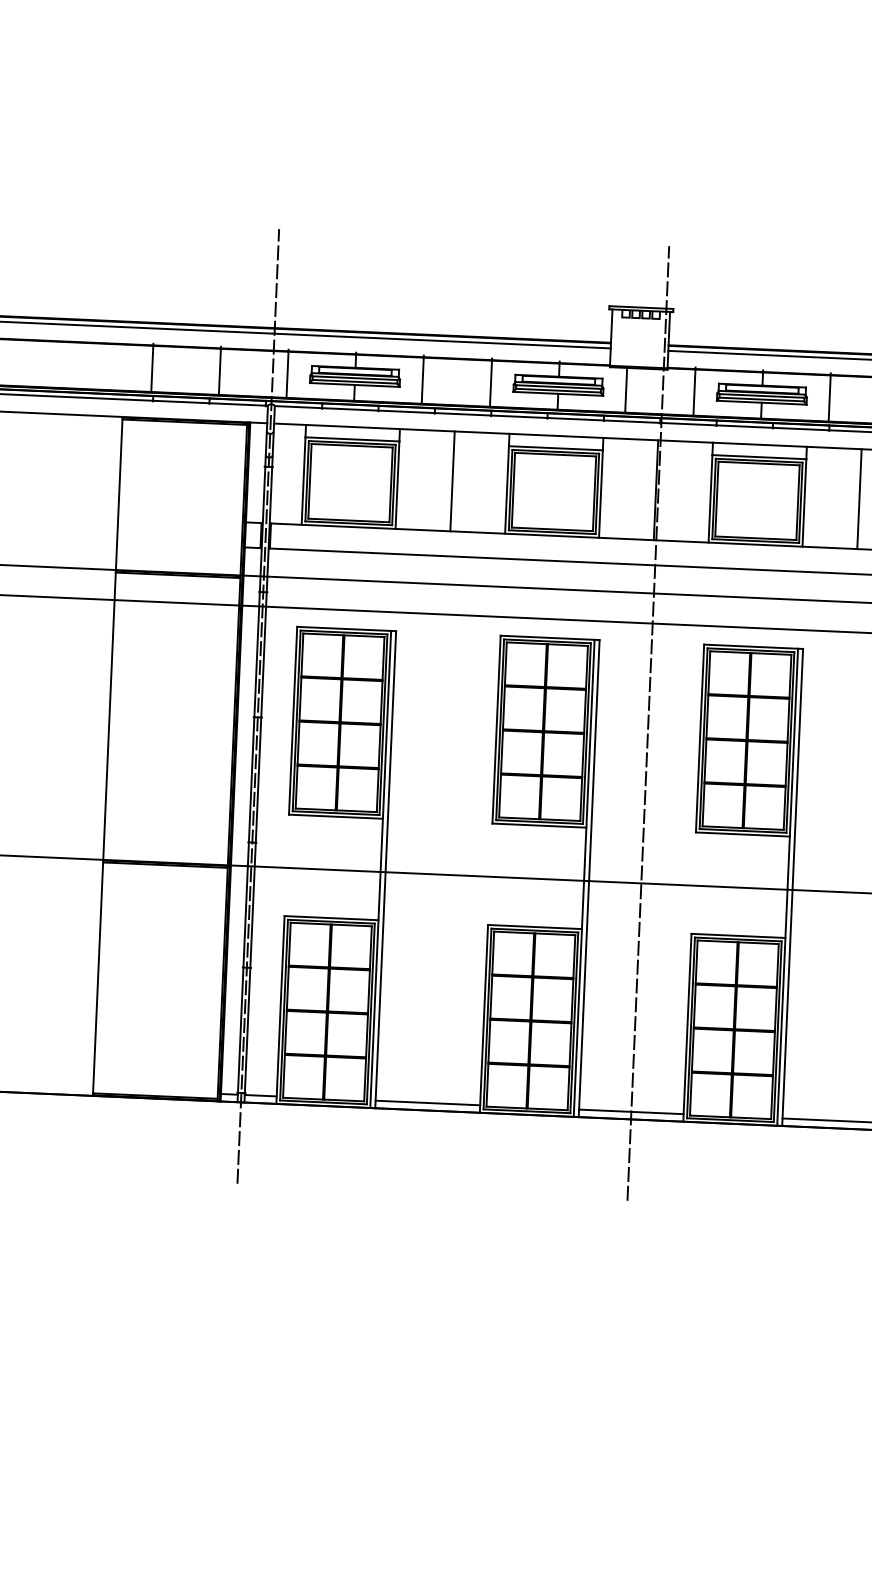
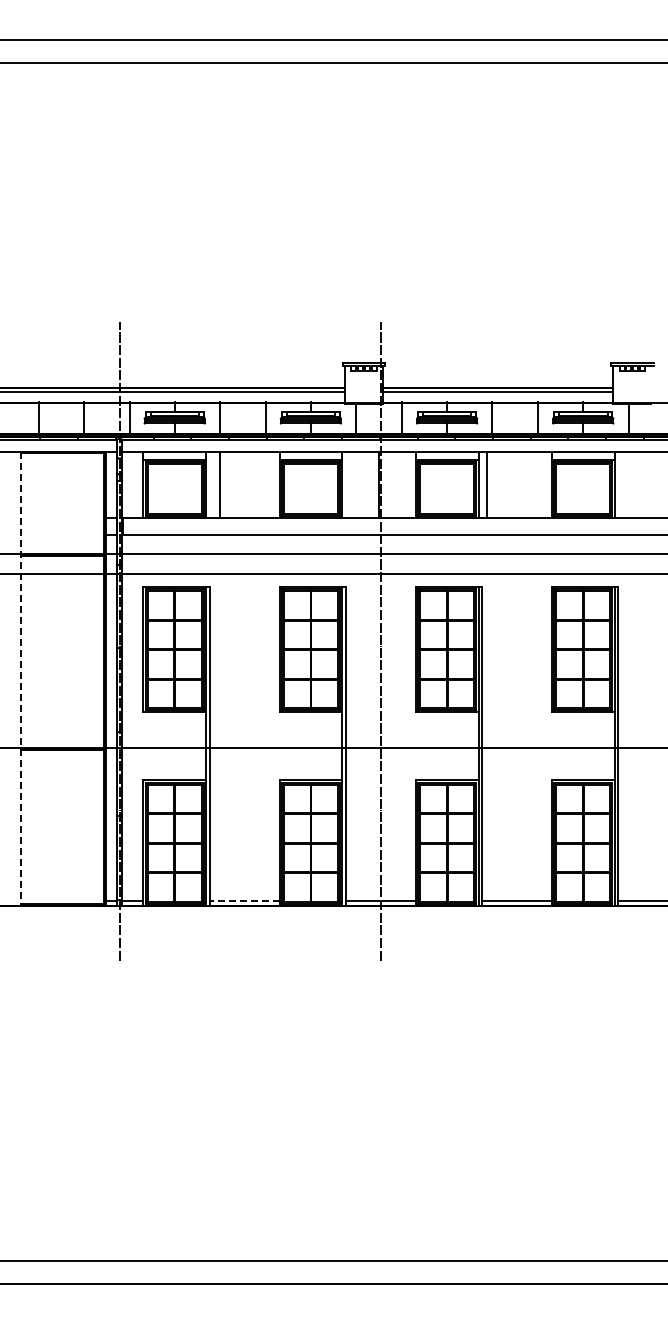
line: (452, 480) -> (219, 484), moved
line: (859, 498) -> (487, 484), moved
line: (107, 757) -> (20, 679), solid -> dashed
line: (427, 1103) -> (244, 901), solid -> dashed

